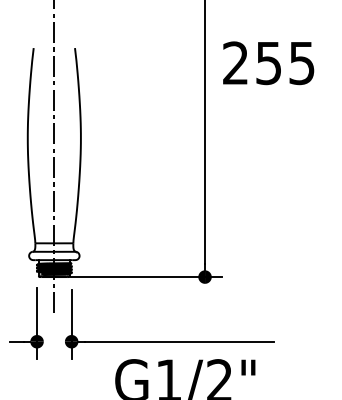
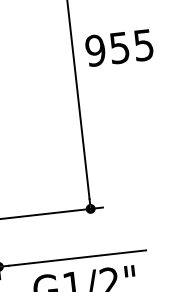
text: (235, 63) -> (95, 50), 255 -> 955

